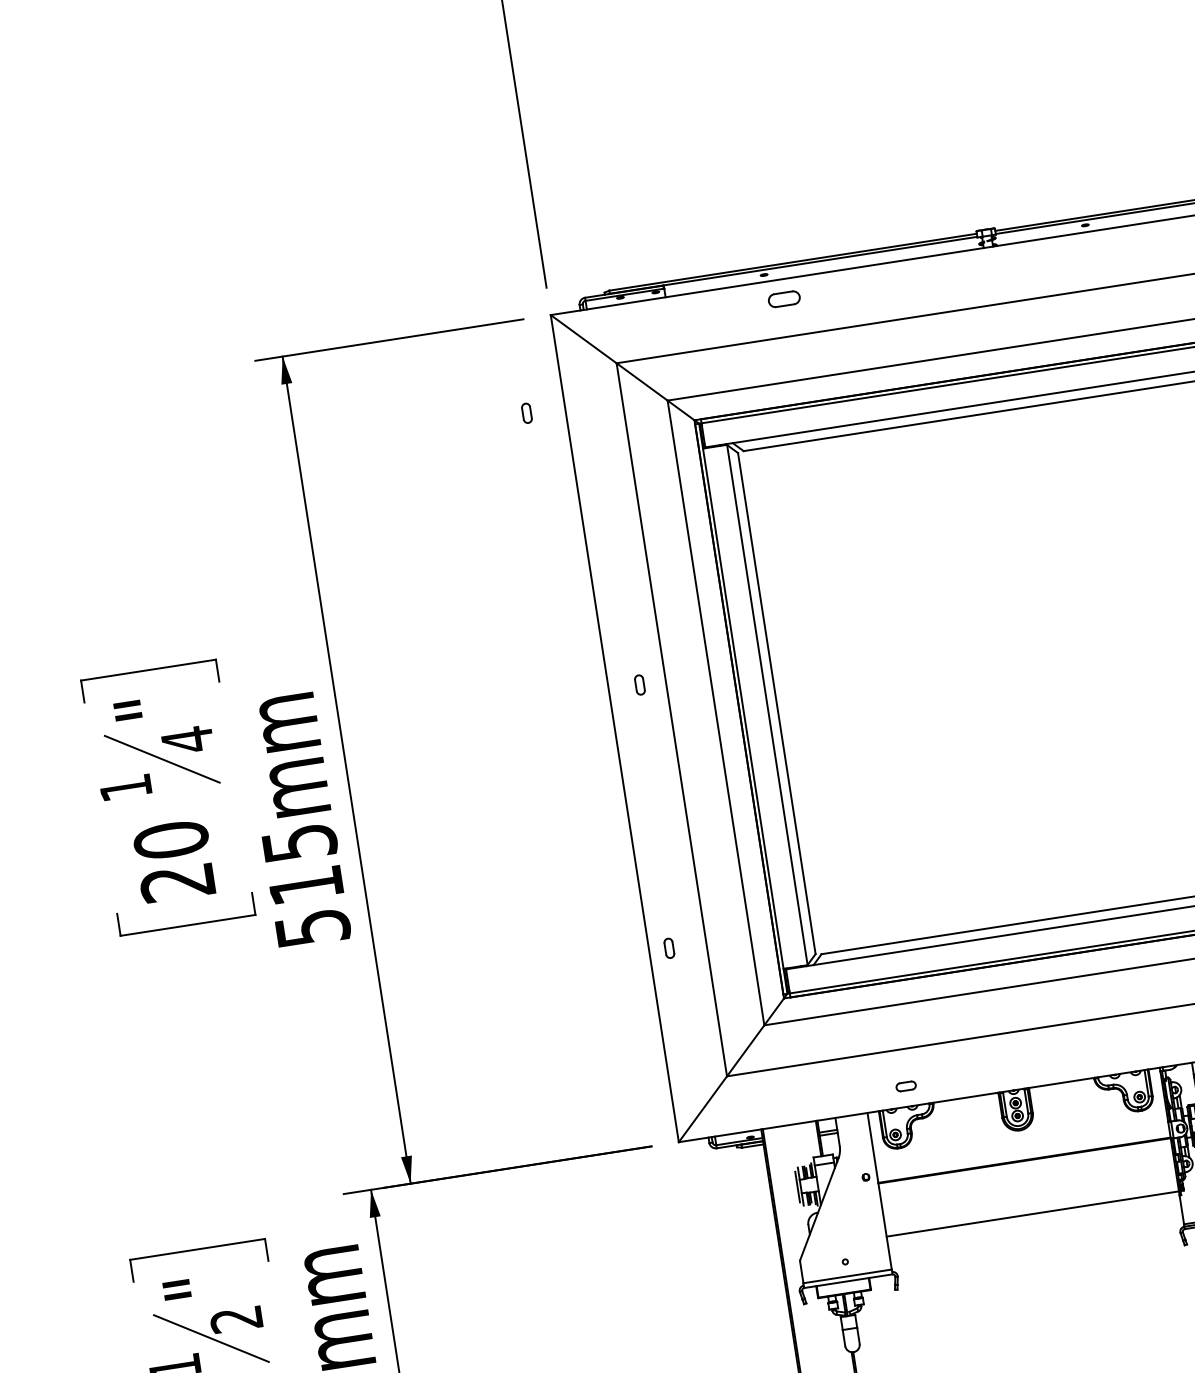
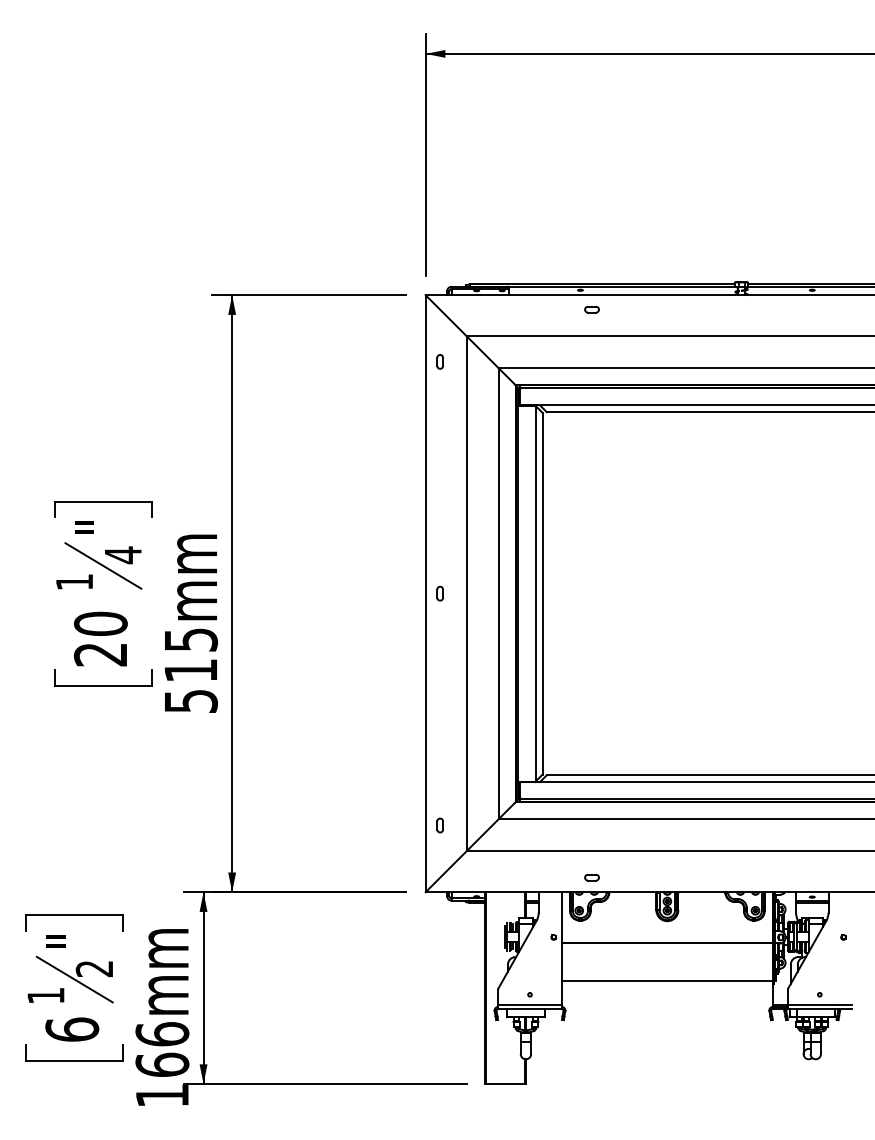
part: (783, 299) -> (591, 309), size x0.62
part: (525, 412) -> (439, 361), moved
part: (638, 684) -> (439, 593), moved
part: (668, 948) -> (439, 825), moved

